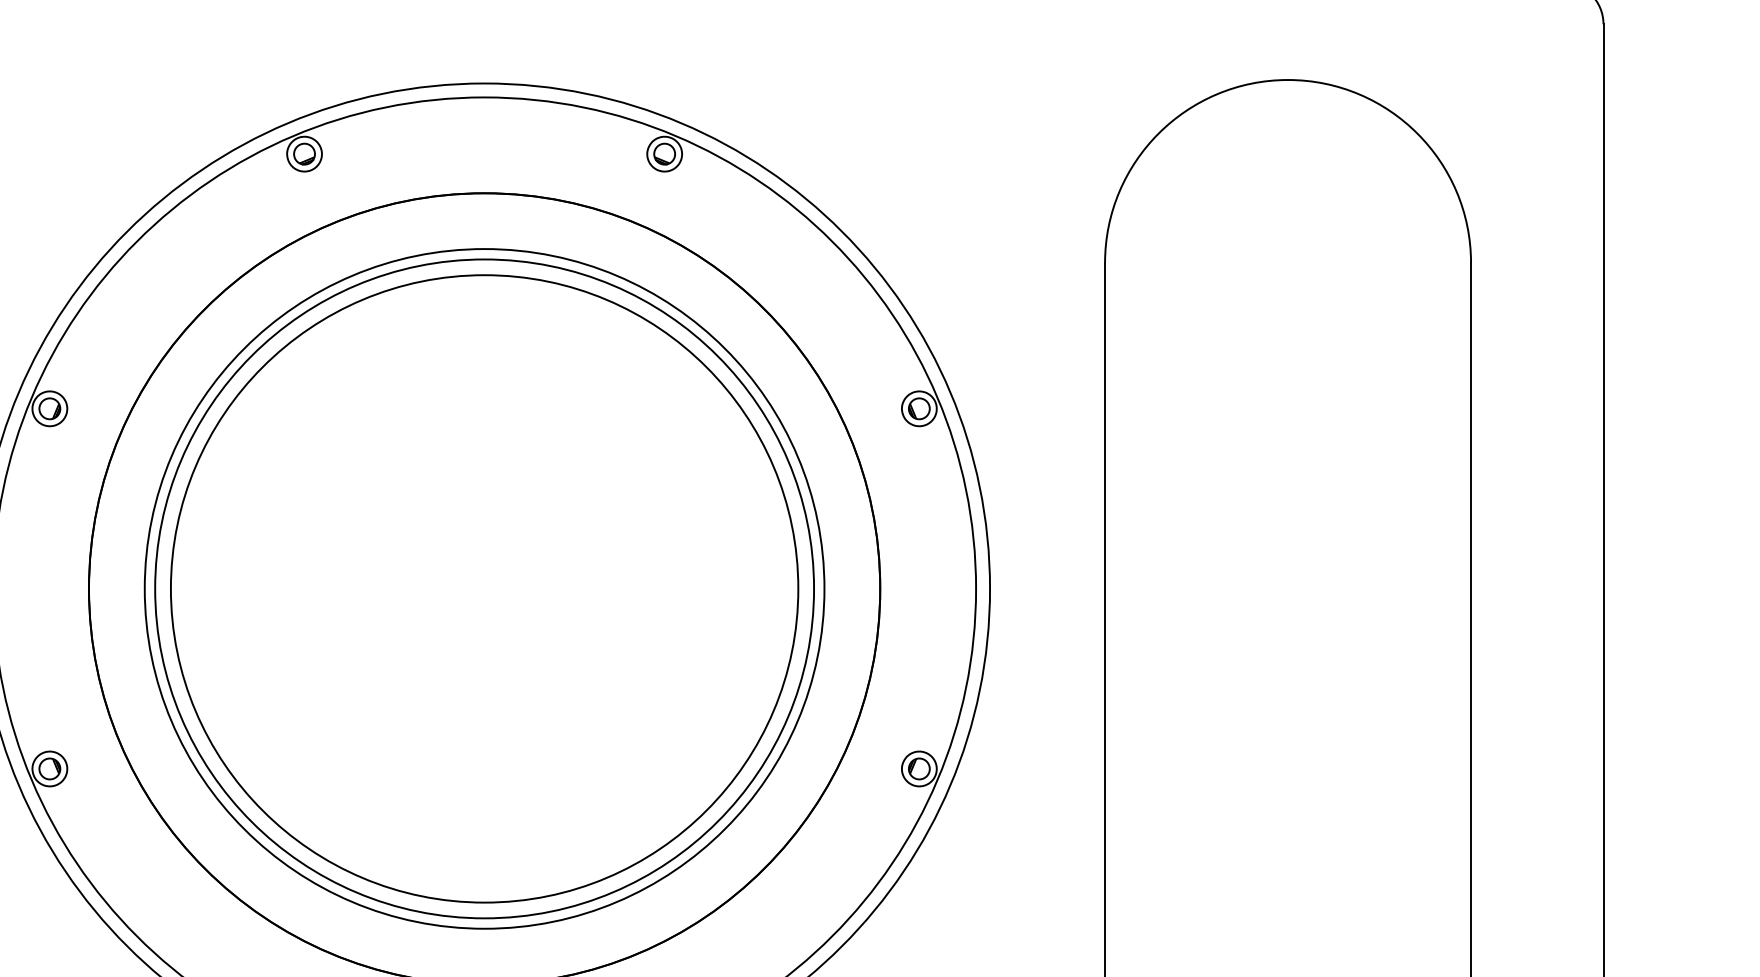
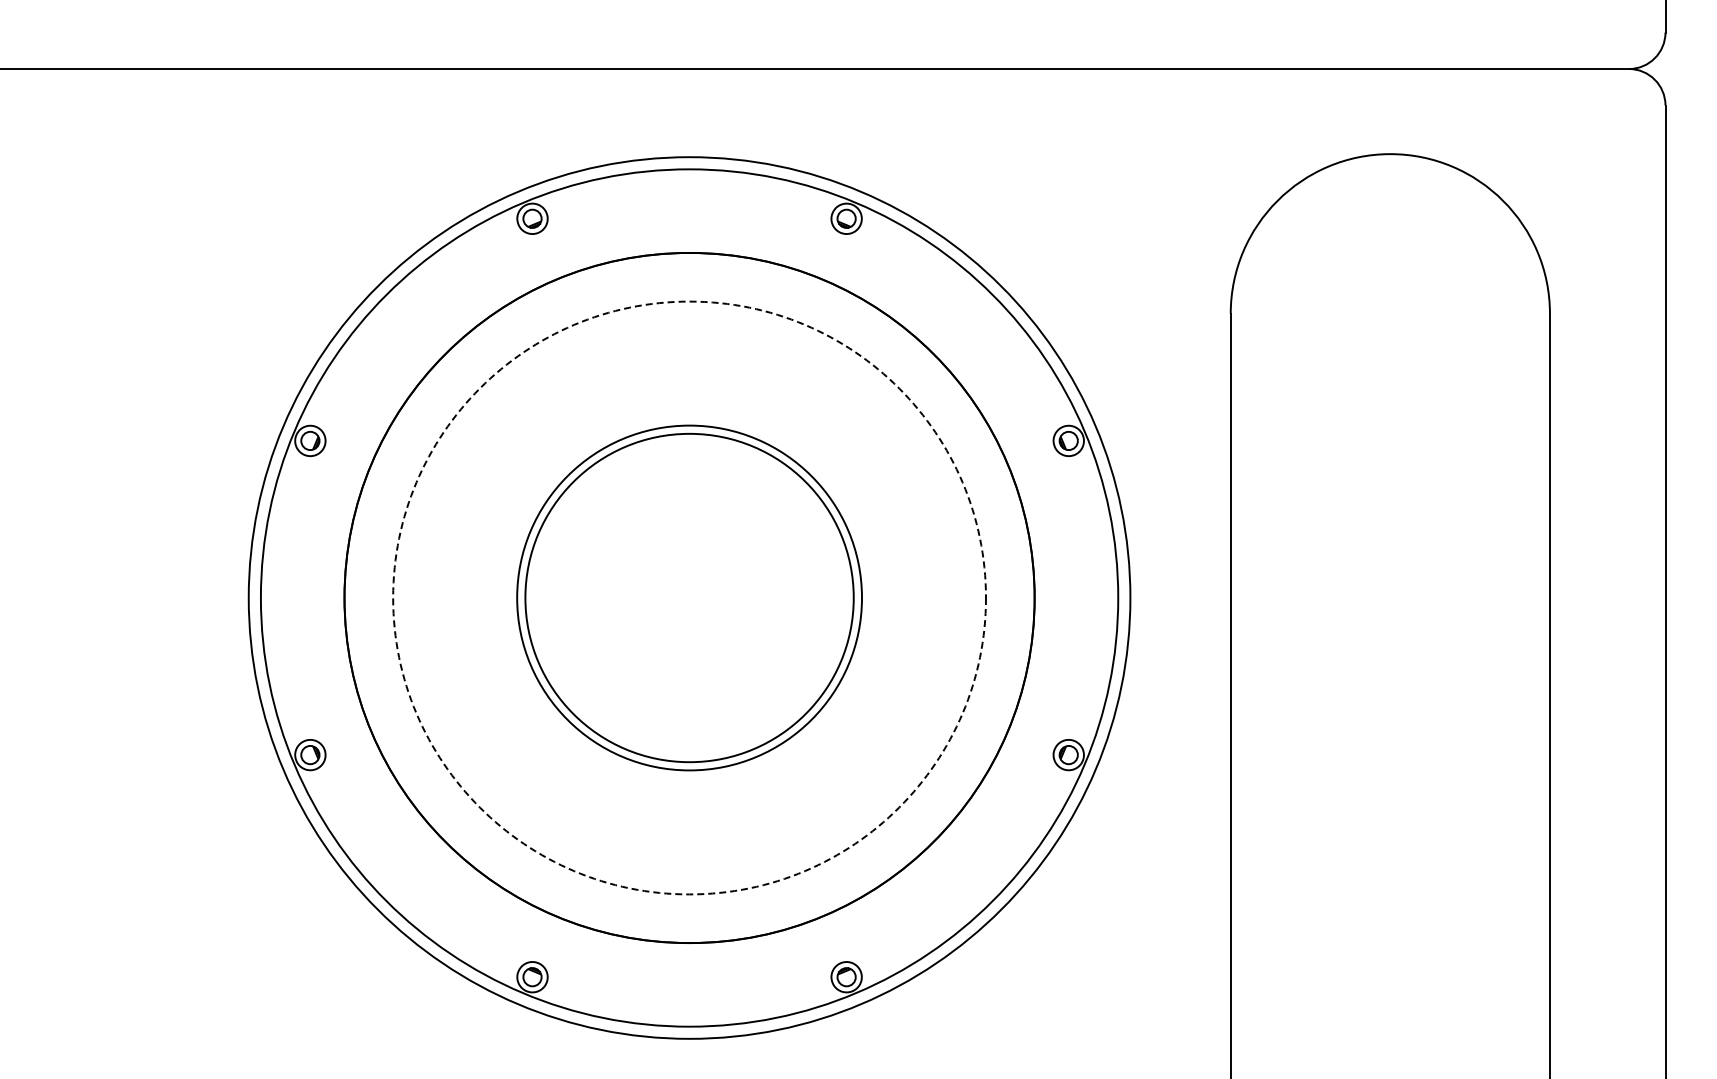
circle: (484, 588) -> (689, 597), size x0.6
circle: (484, 588) -> (689, 597), size x0.6
circle: (484, 588) -> (689, 597), solid -> dashed

